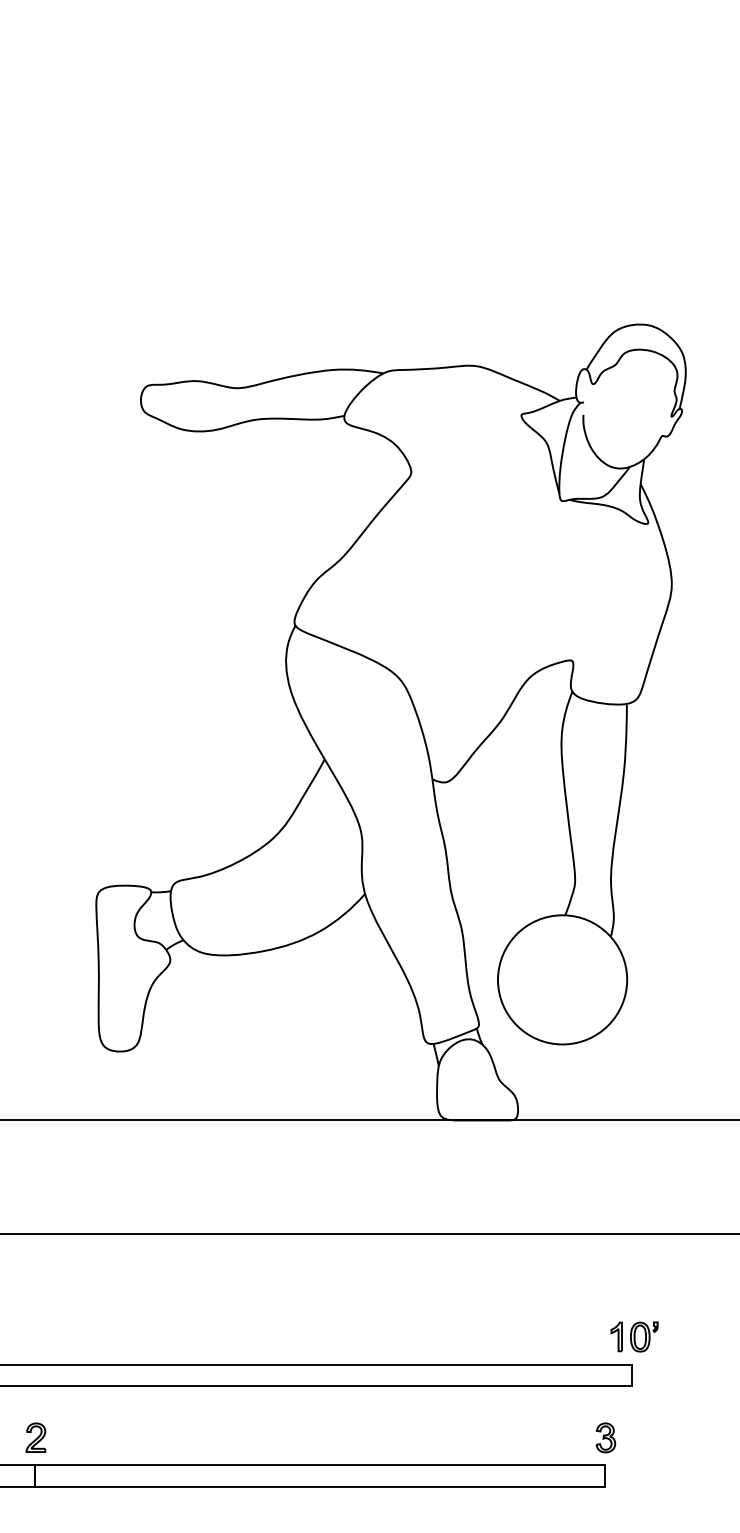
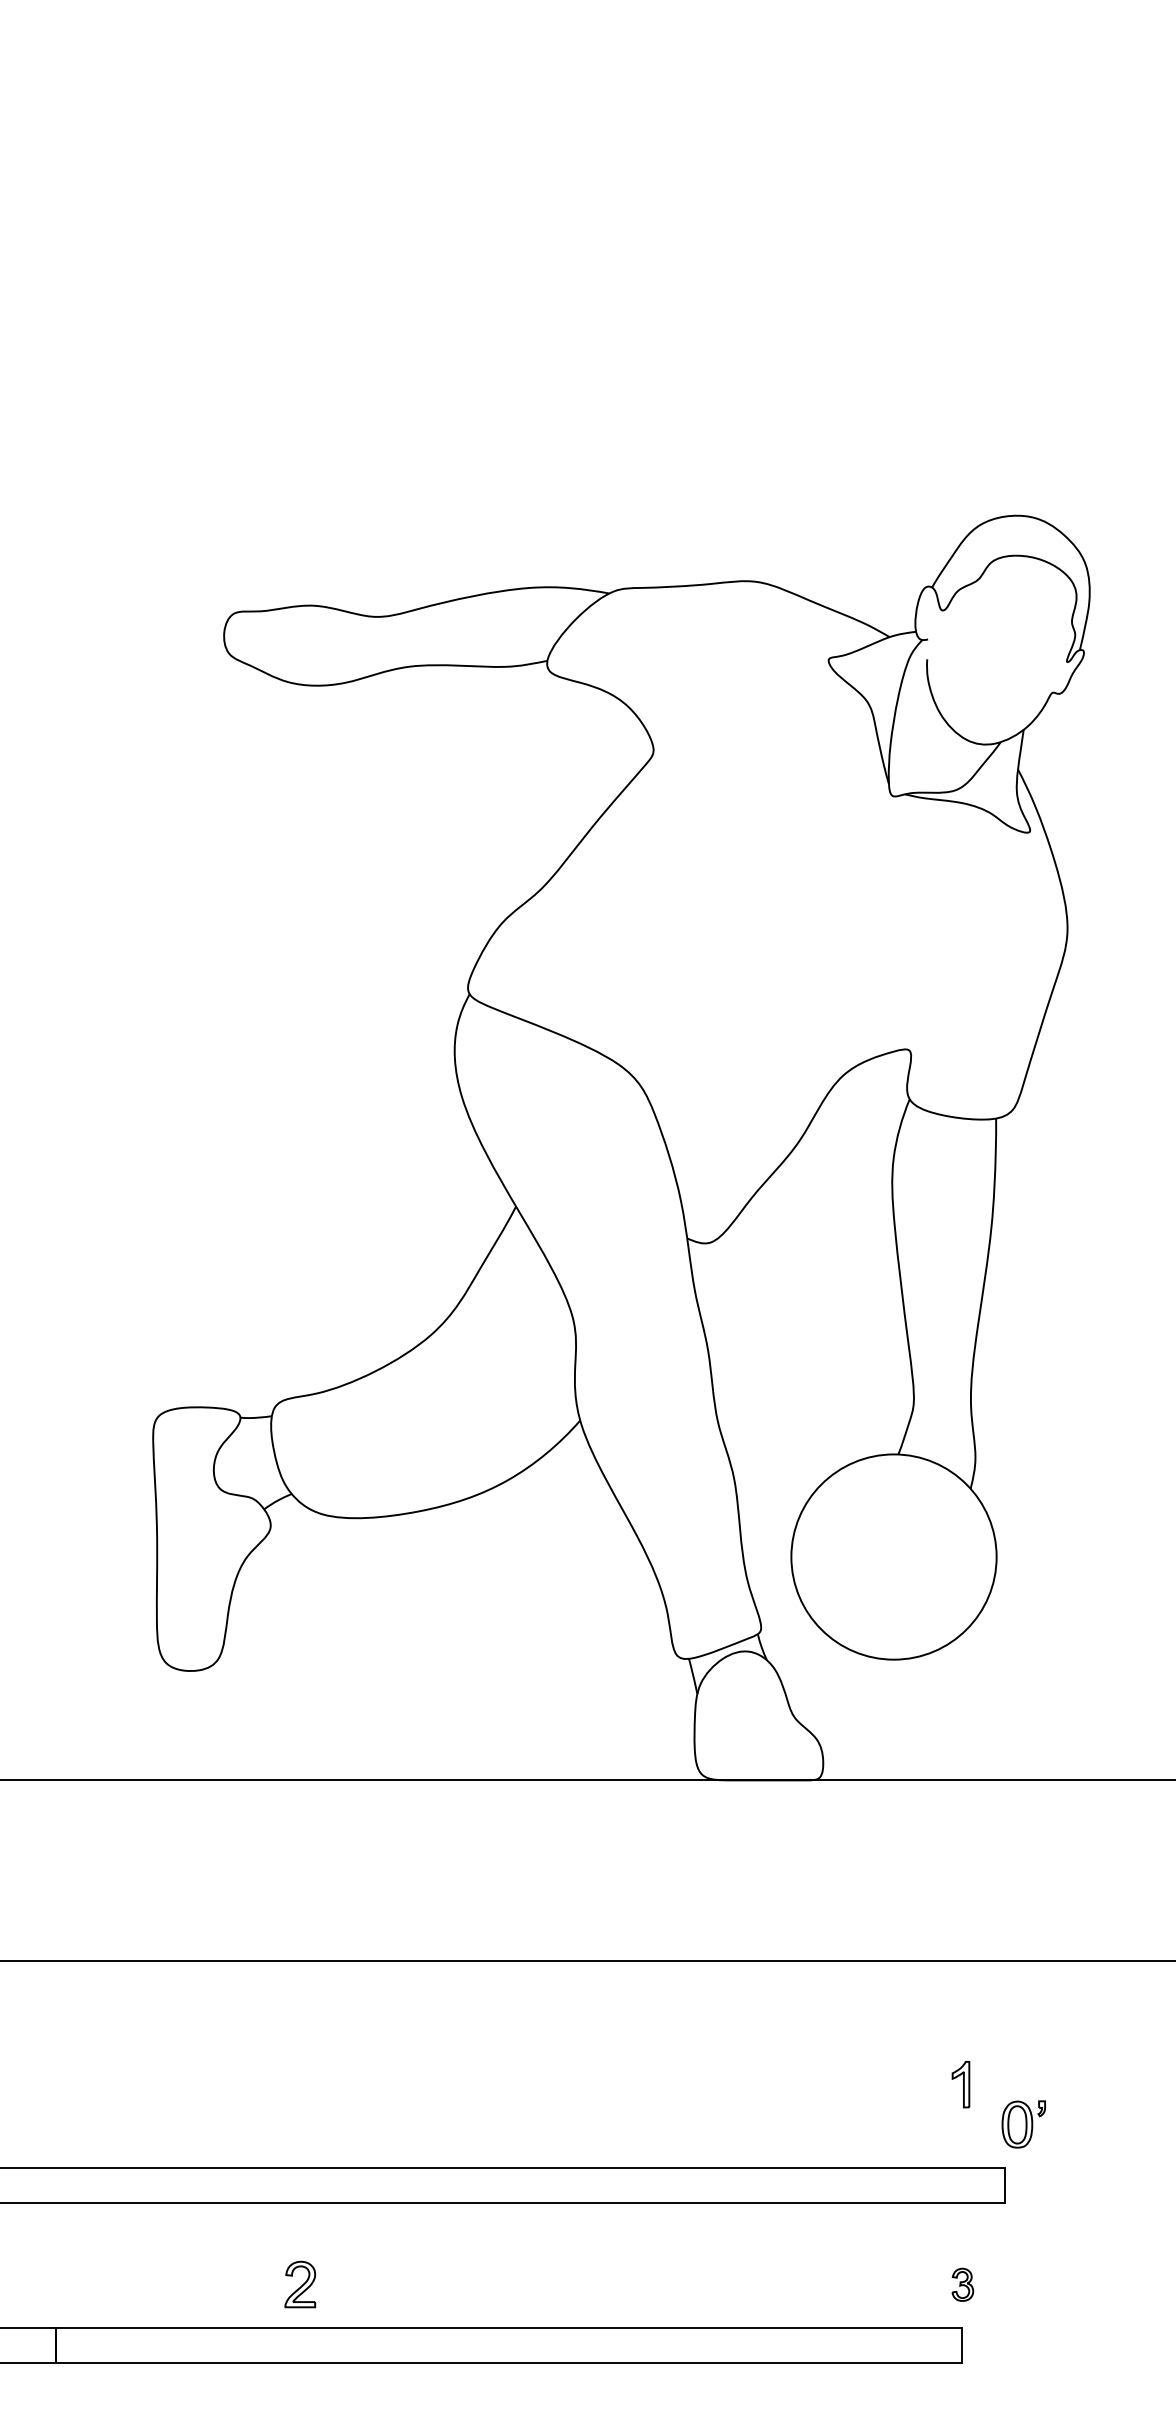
part: (616, 1336) -> (960, 2083), moved
part: (35, 1437) -> (299, 2284), moved
part: (605, 1437) -> (962, 2284), size x0.7

